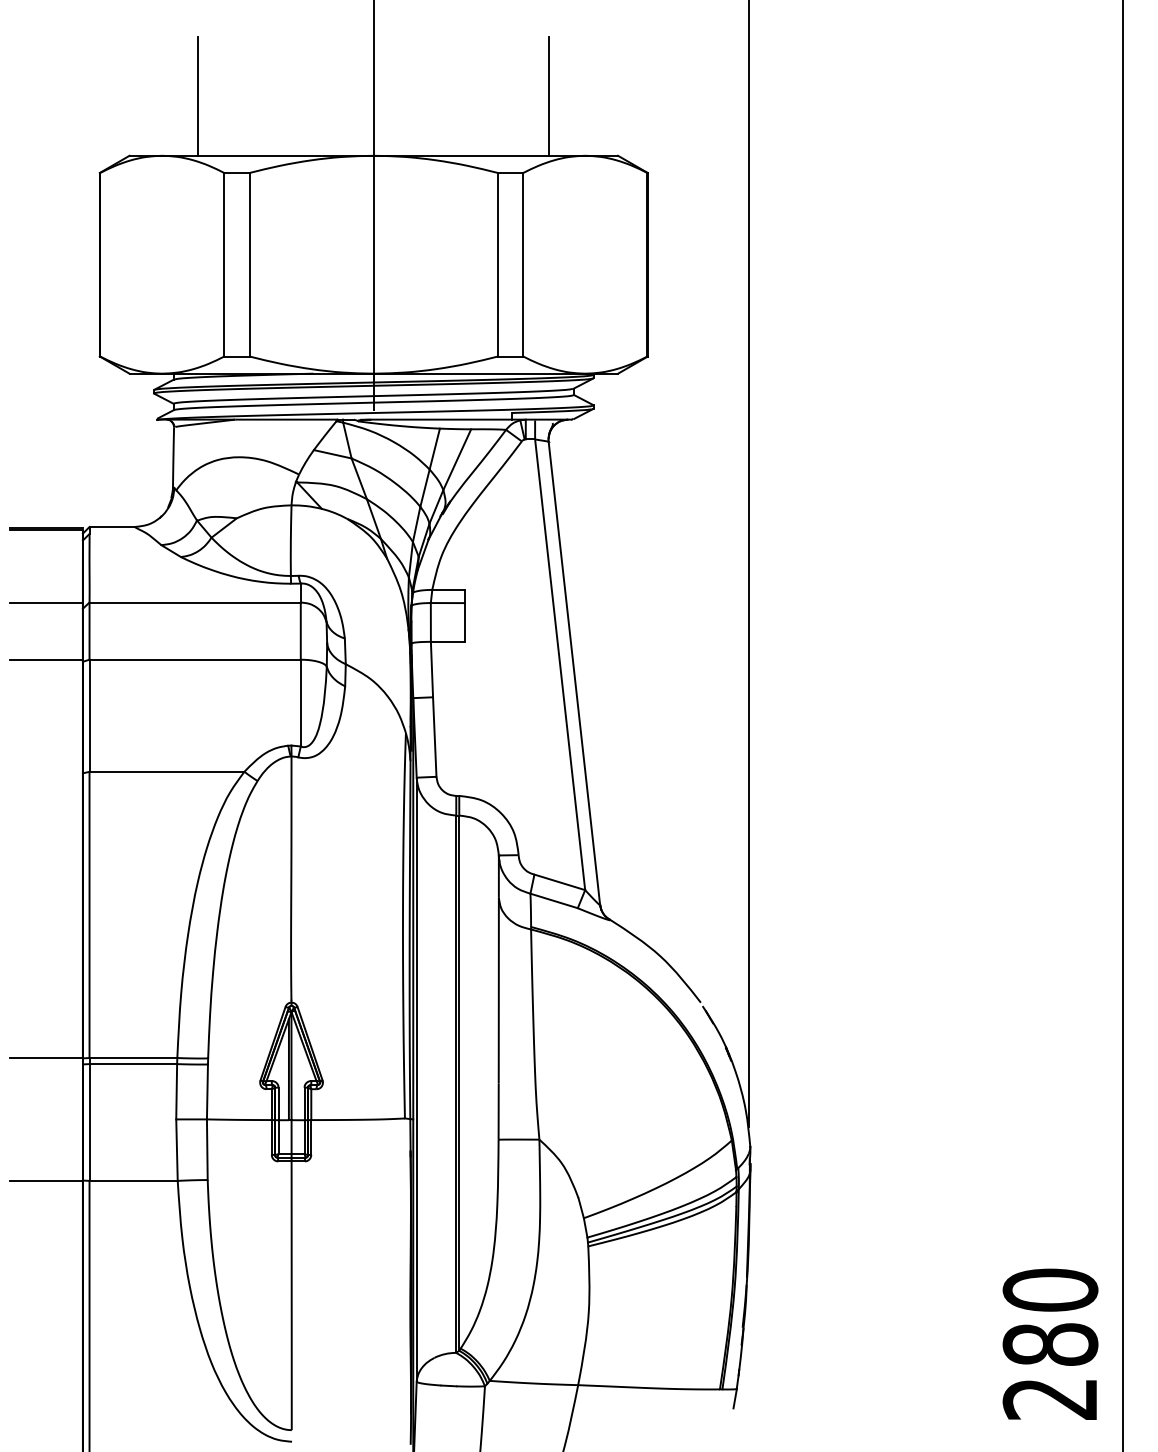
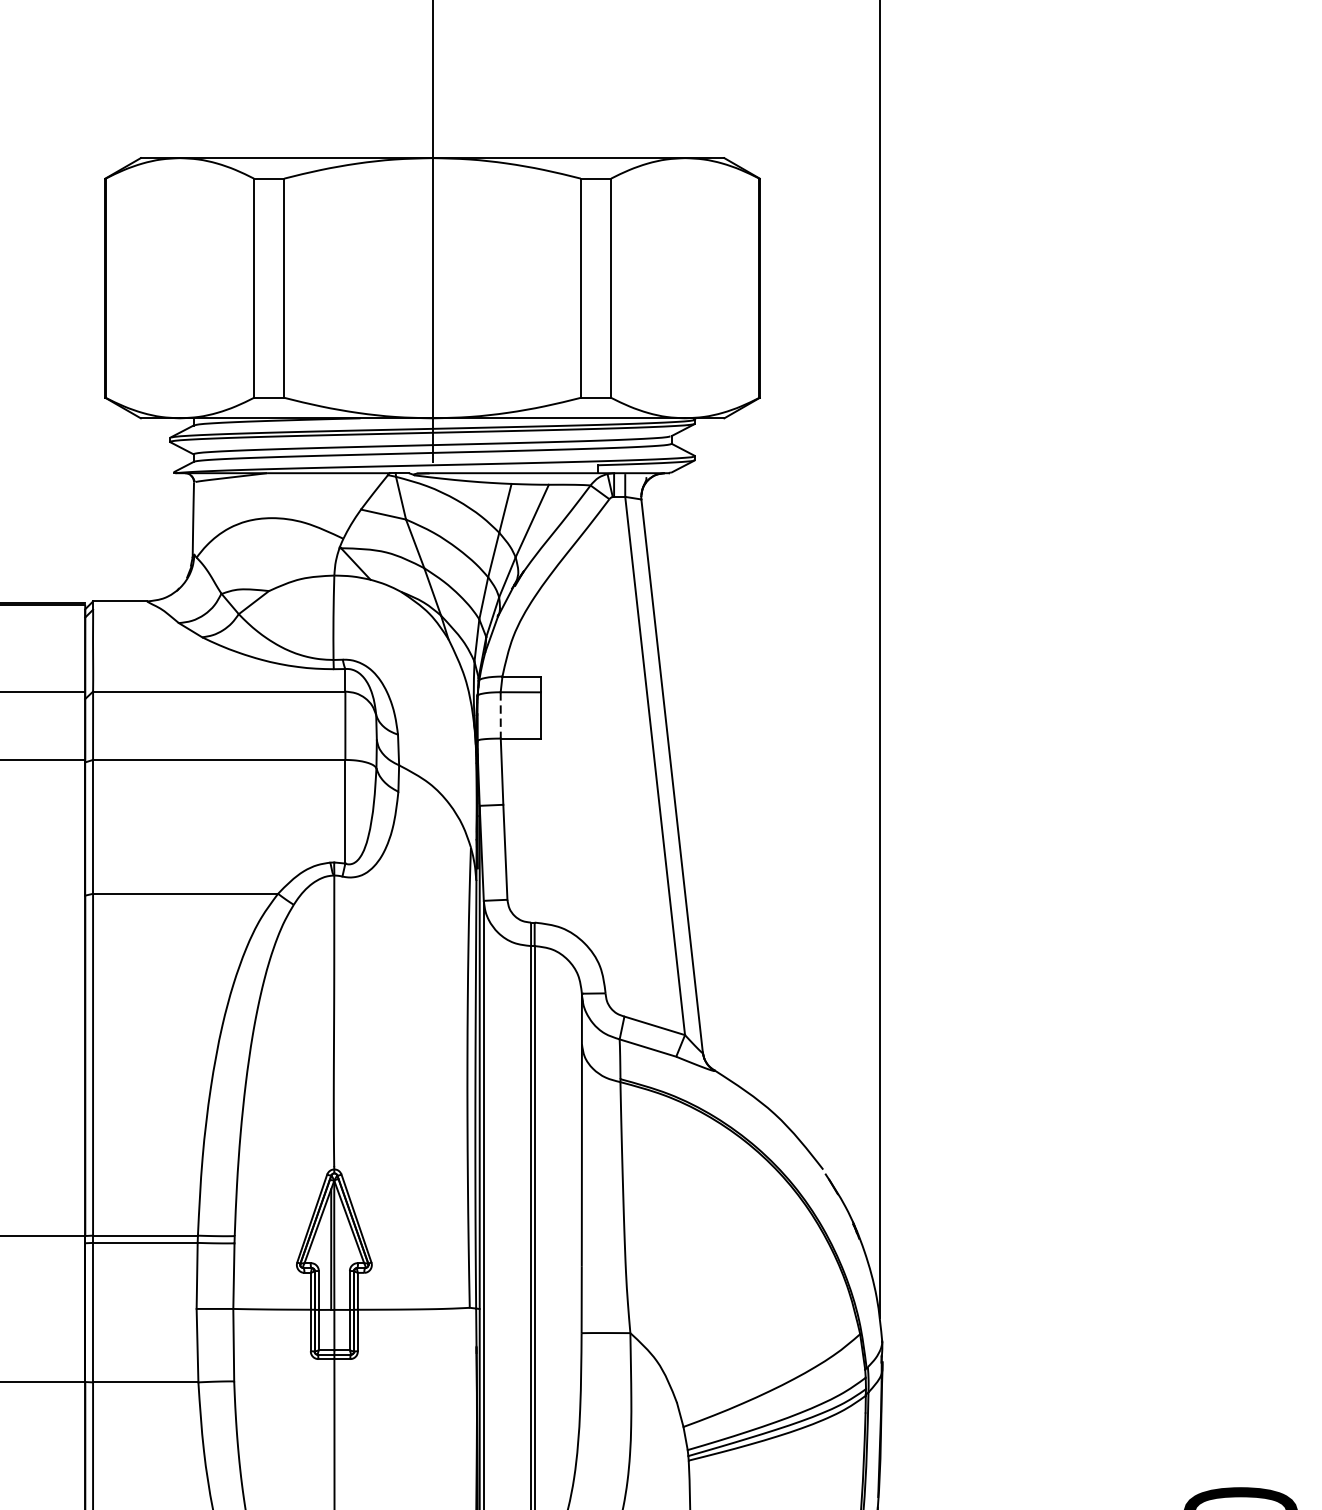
line: (198, 95) -> (223, 86), removed
line: (549, 95) -> (642, 86), removed
line: (430, 622) -> (500, 715), solid -> dashed

